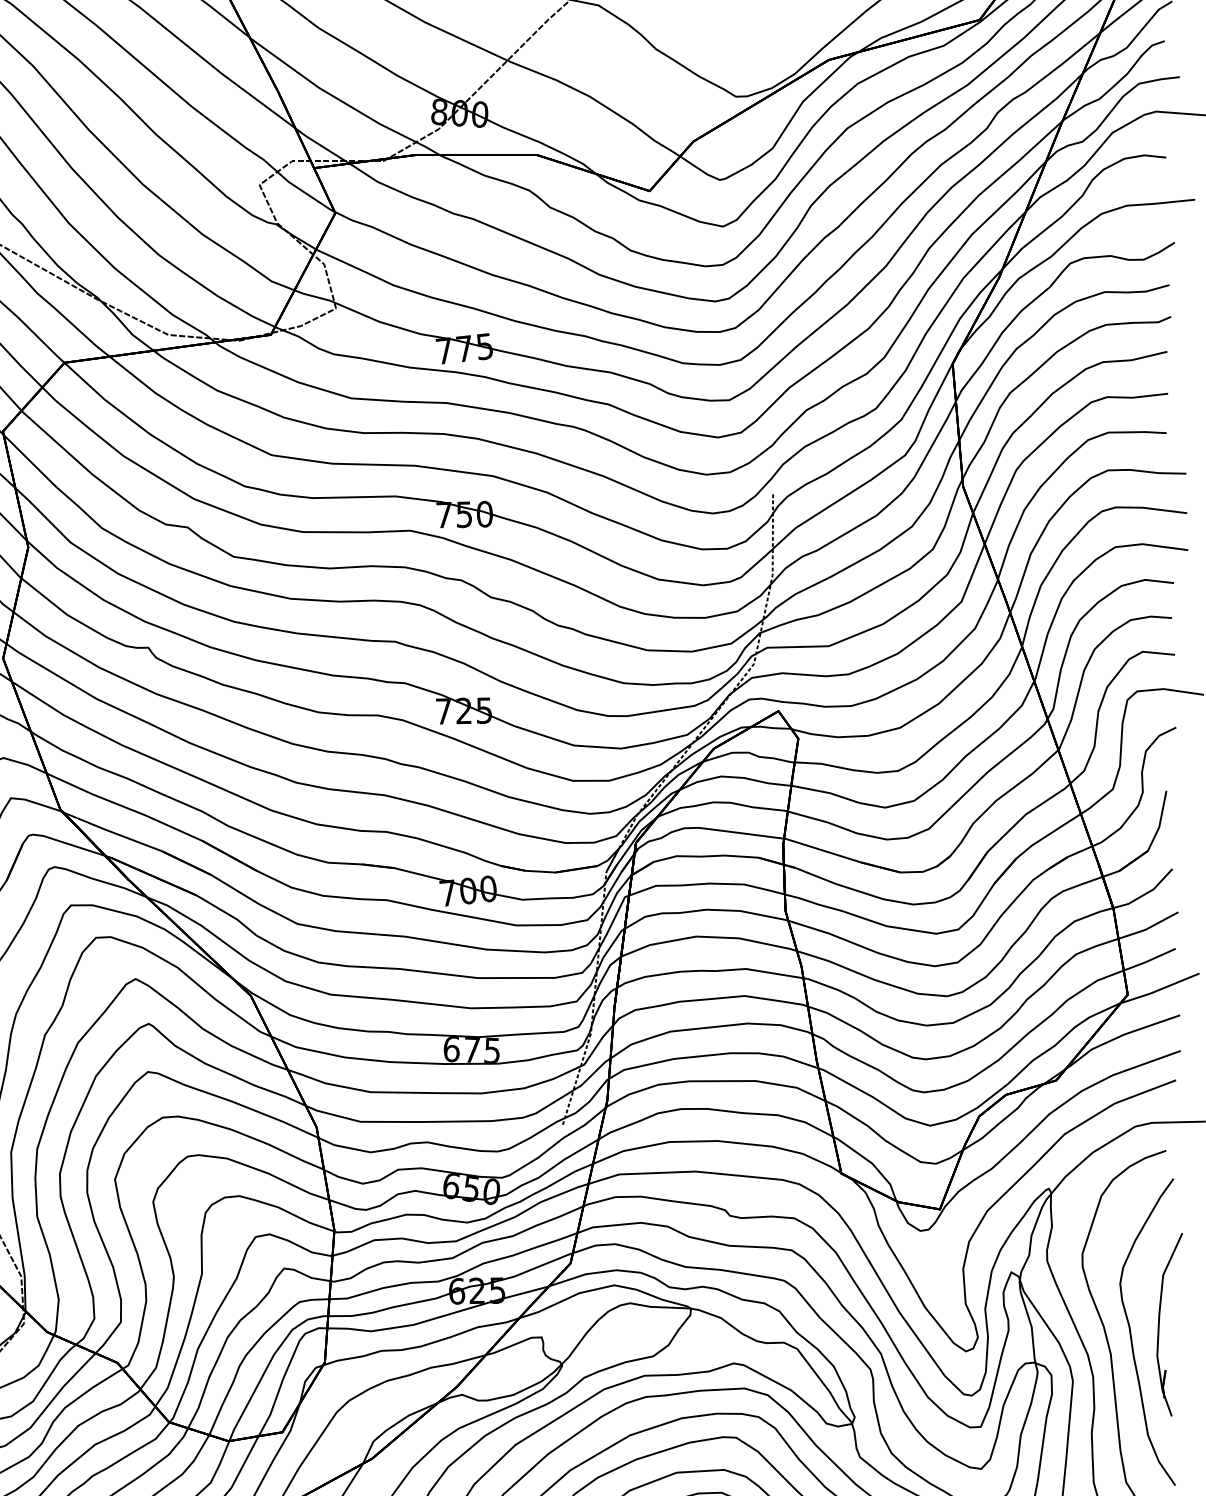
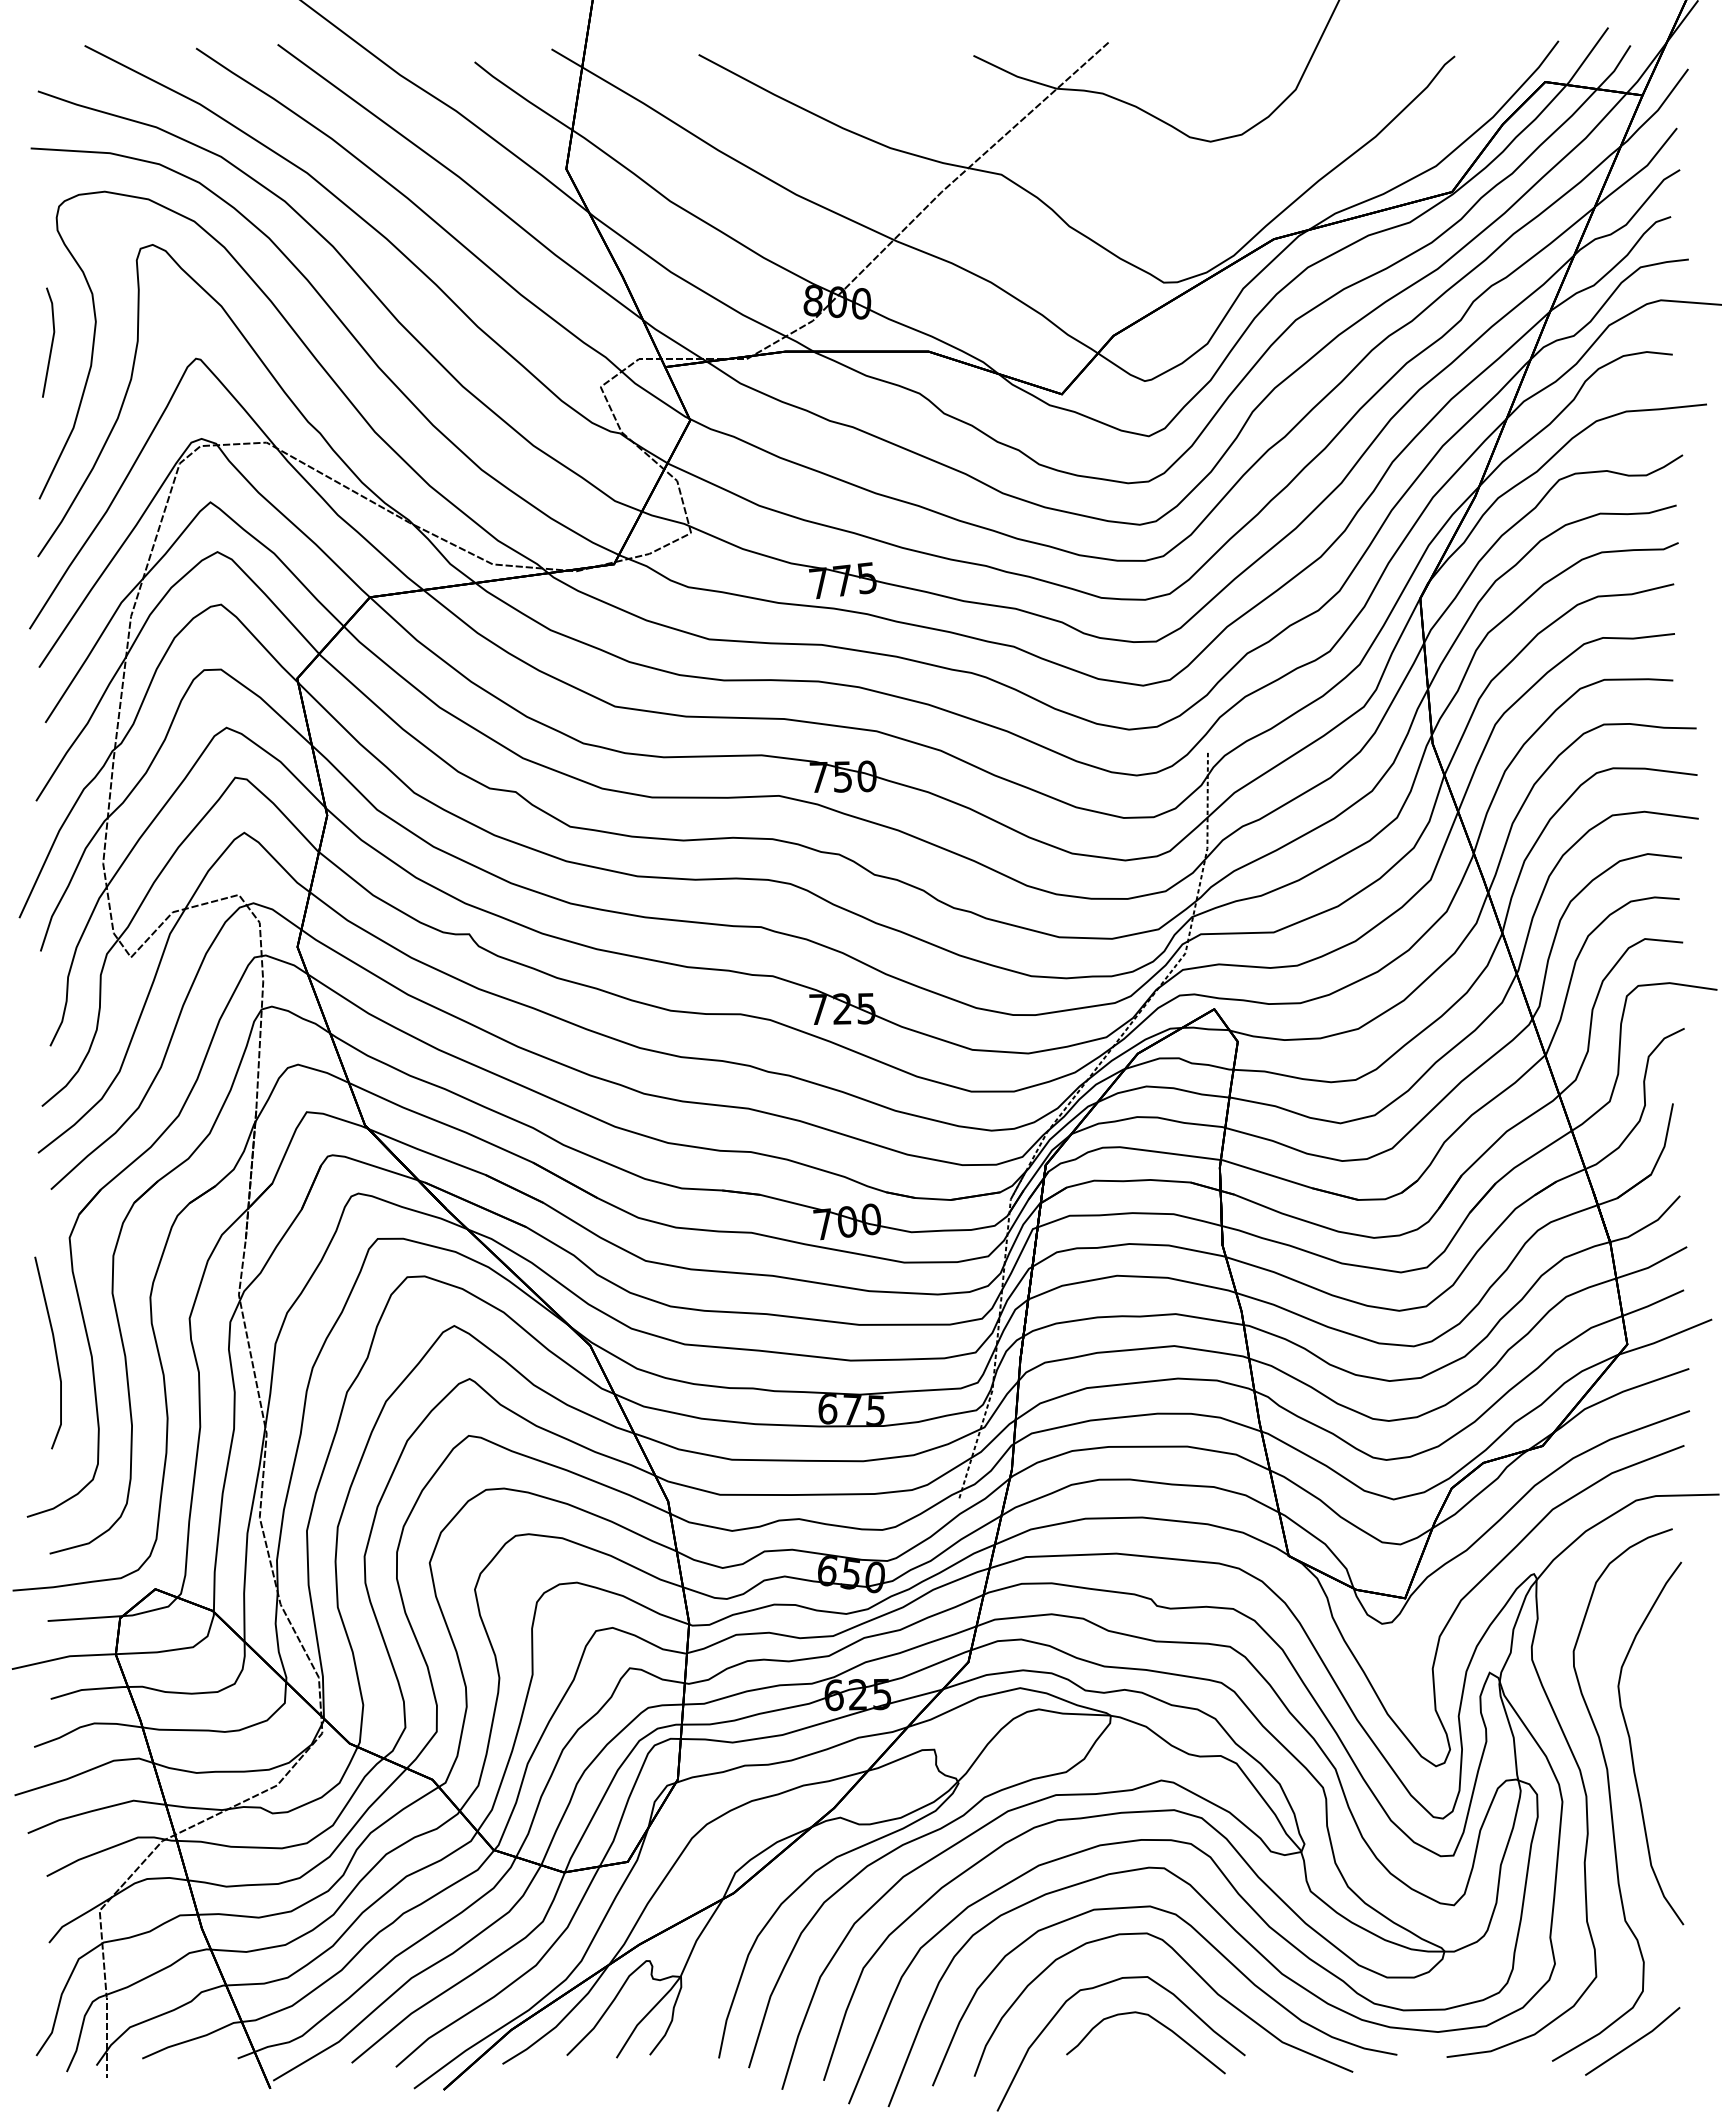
part: (1160, 1321) -> (1665, 1731), removed

